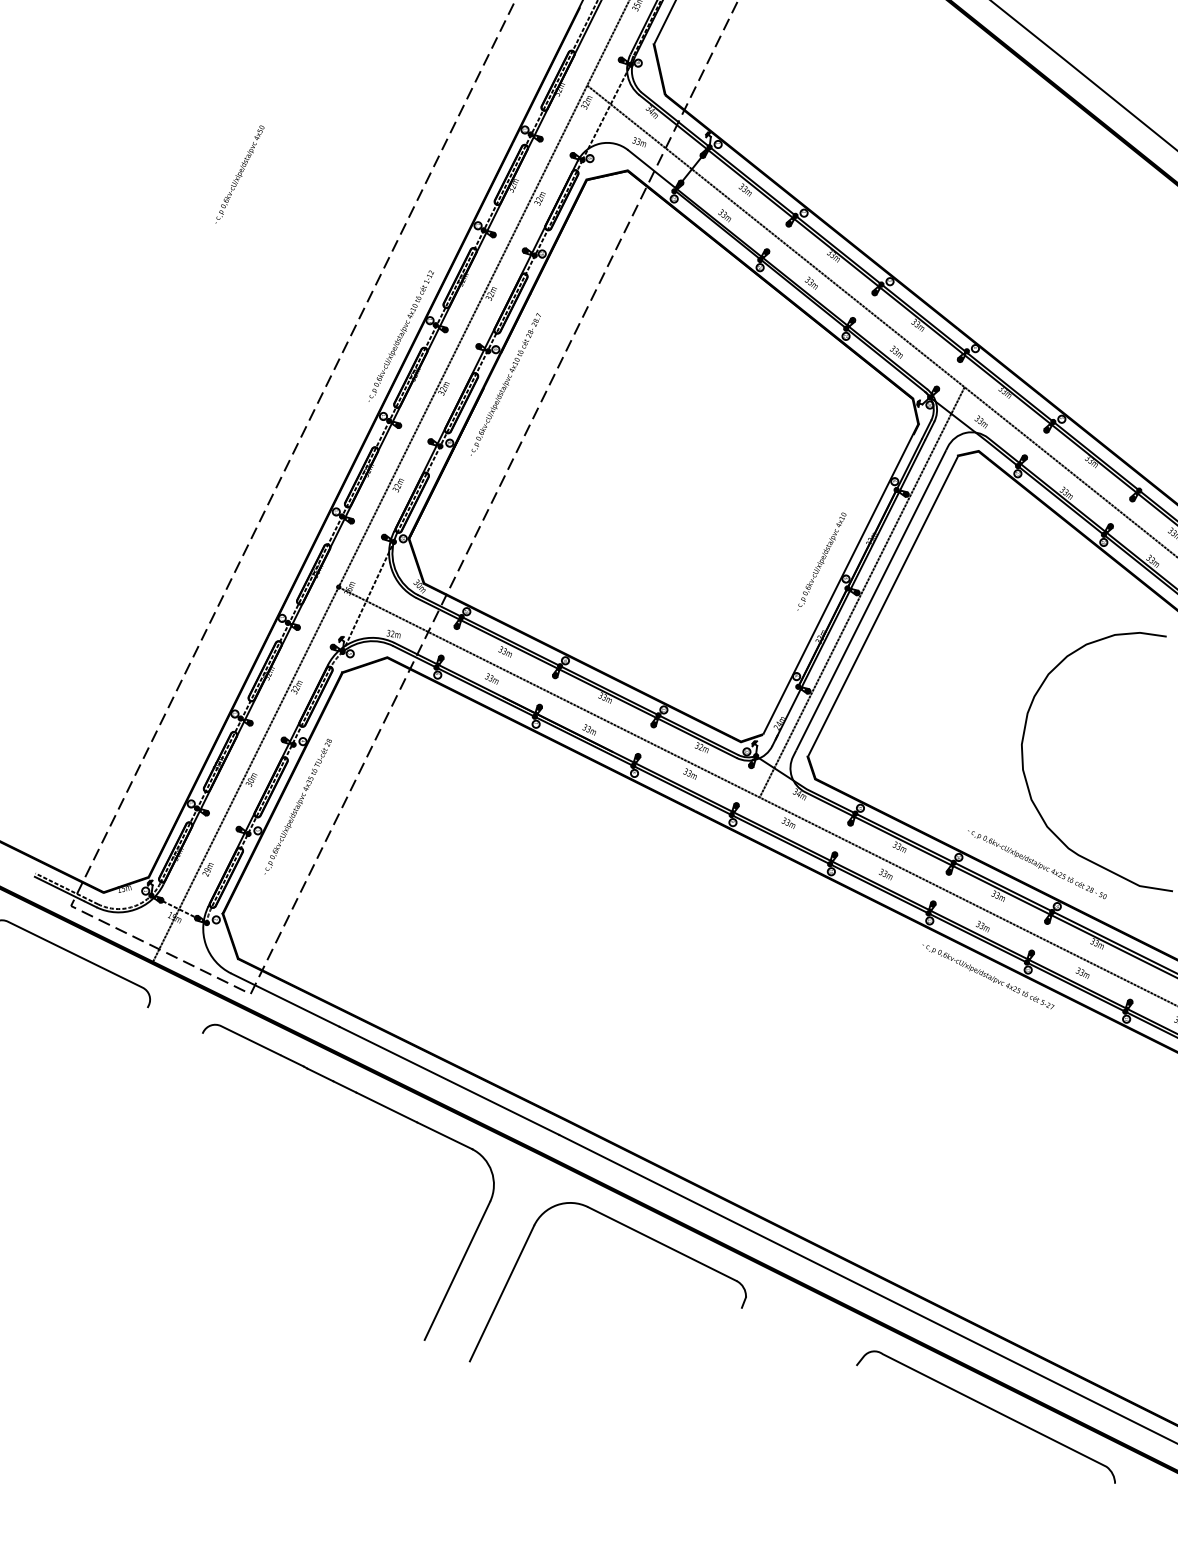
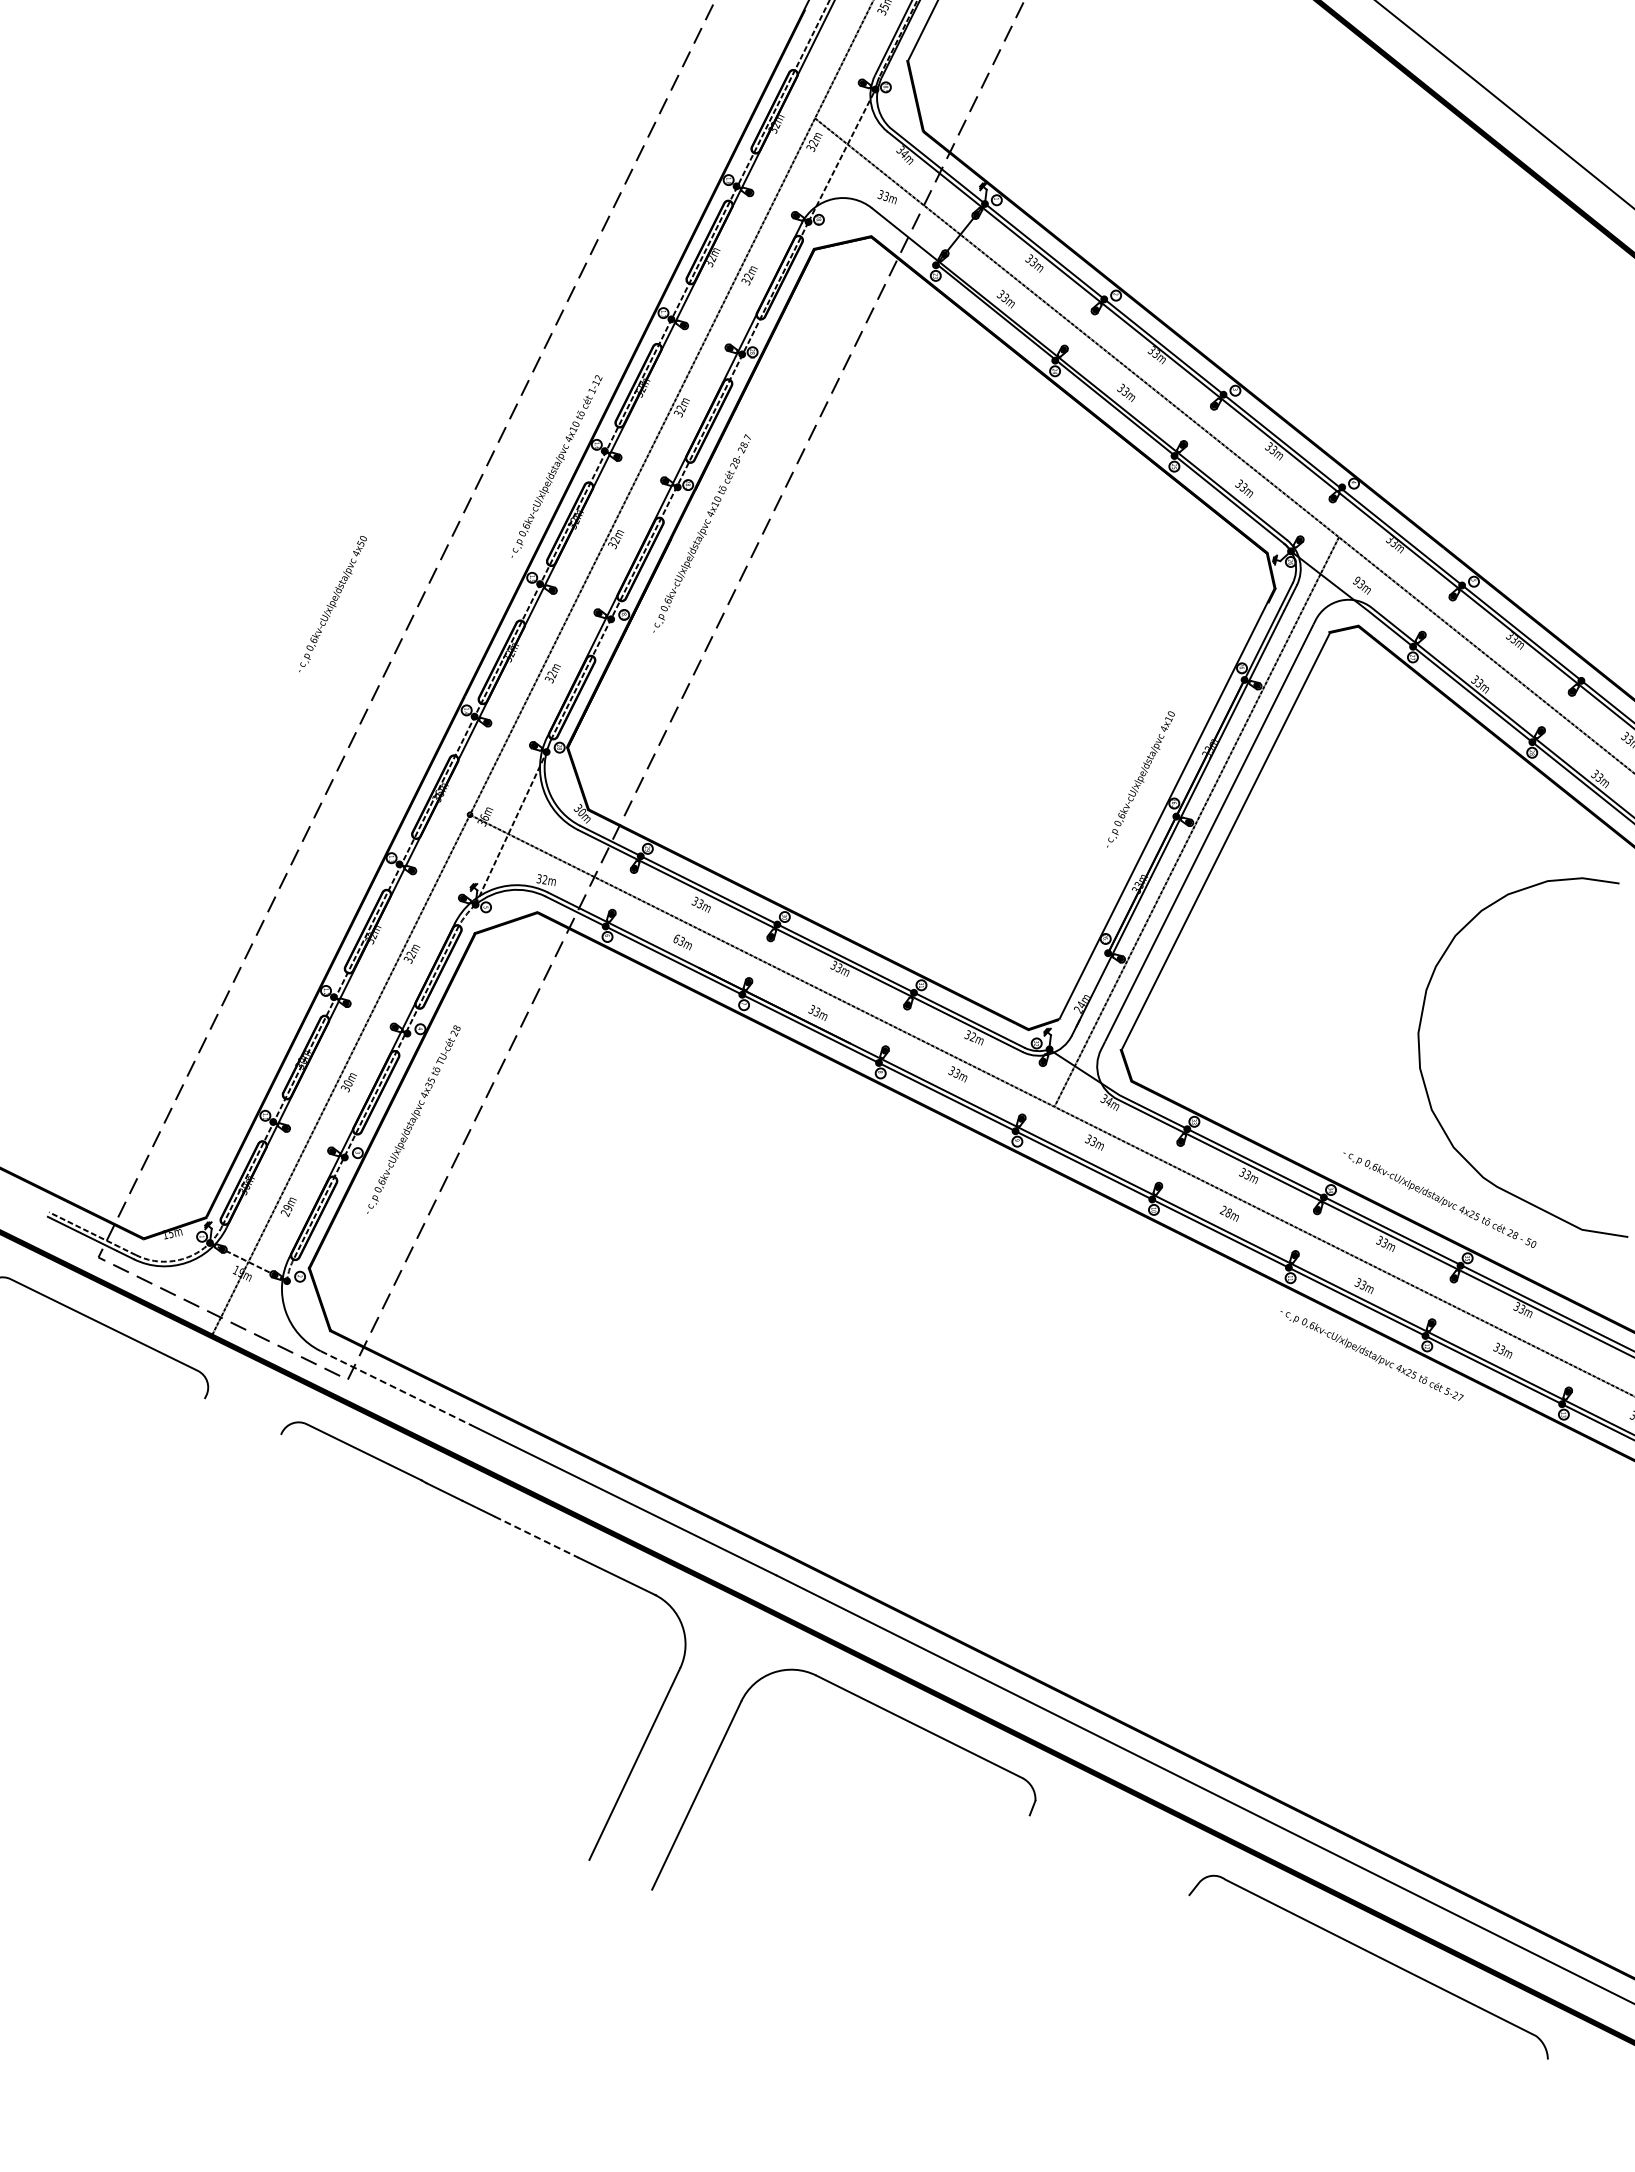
text: (239, 174) -> (332, 604), moved
text: (977, 418) -> (1356, 580), 33m -> 93m
text: (487, 676) -> (676, 938), 33m -> 63m
text: (882, 872) -> (1225, 1211), 33m -> 28m
line: (285, 1000) -> (395, 1388), solid -> dashed
line: (386, 1107) -> (536, 1537), solid -> dashed

